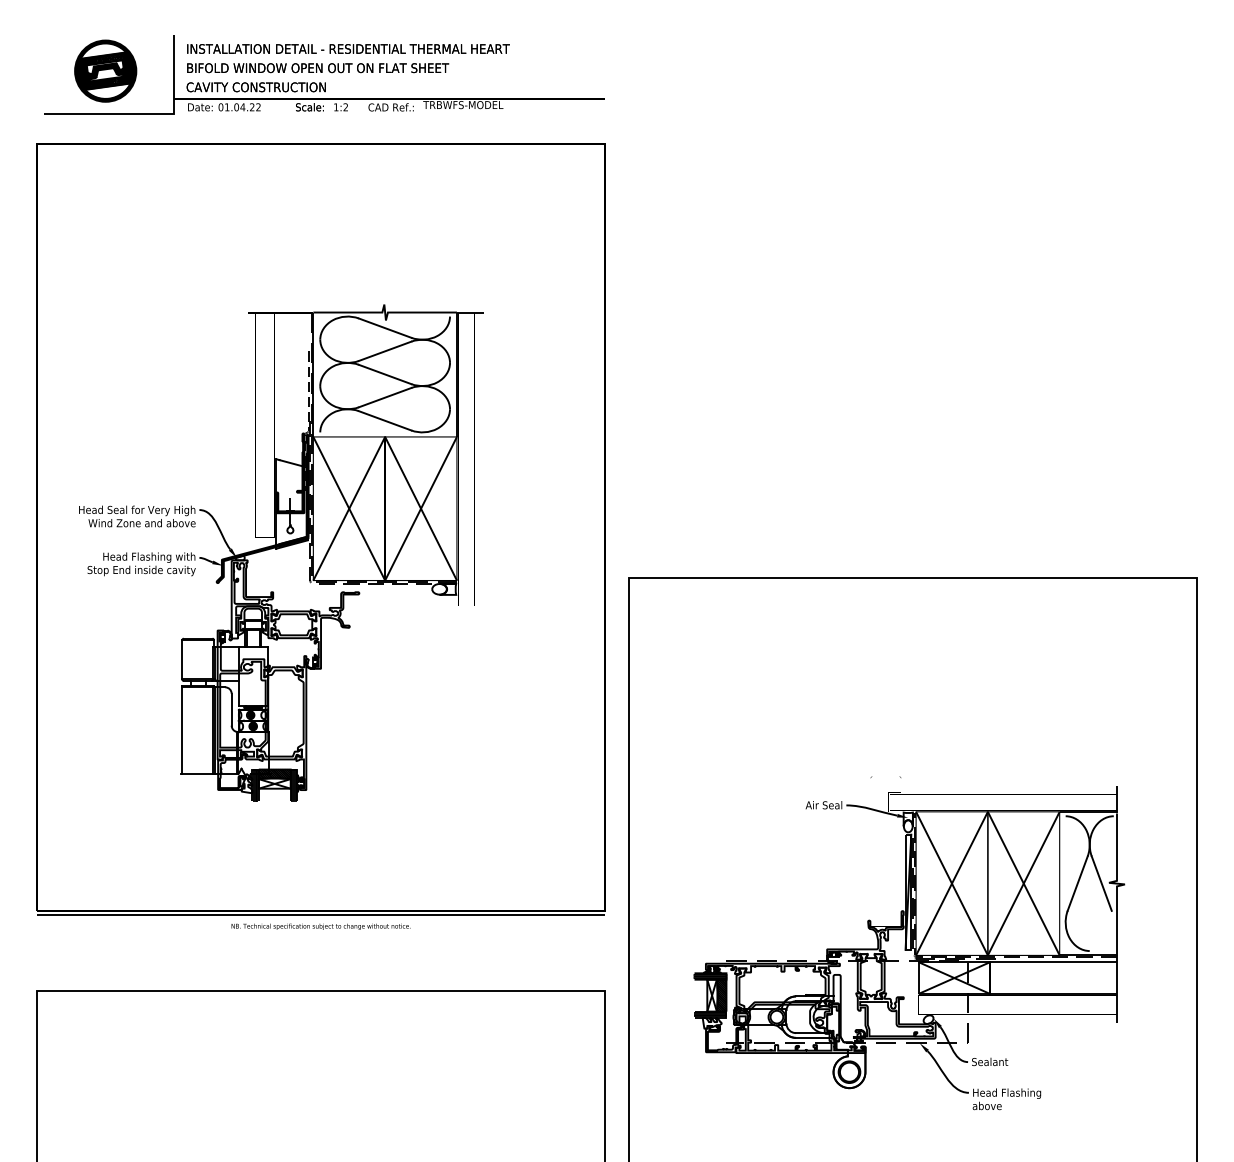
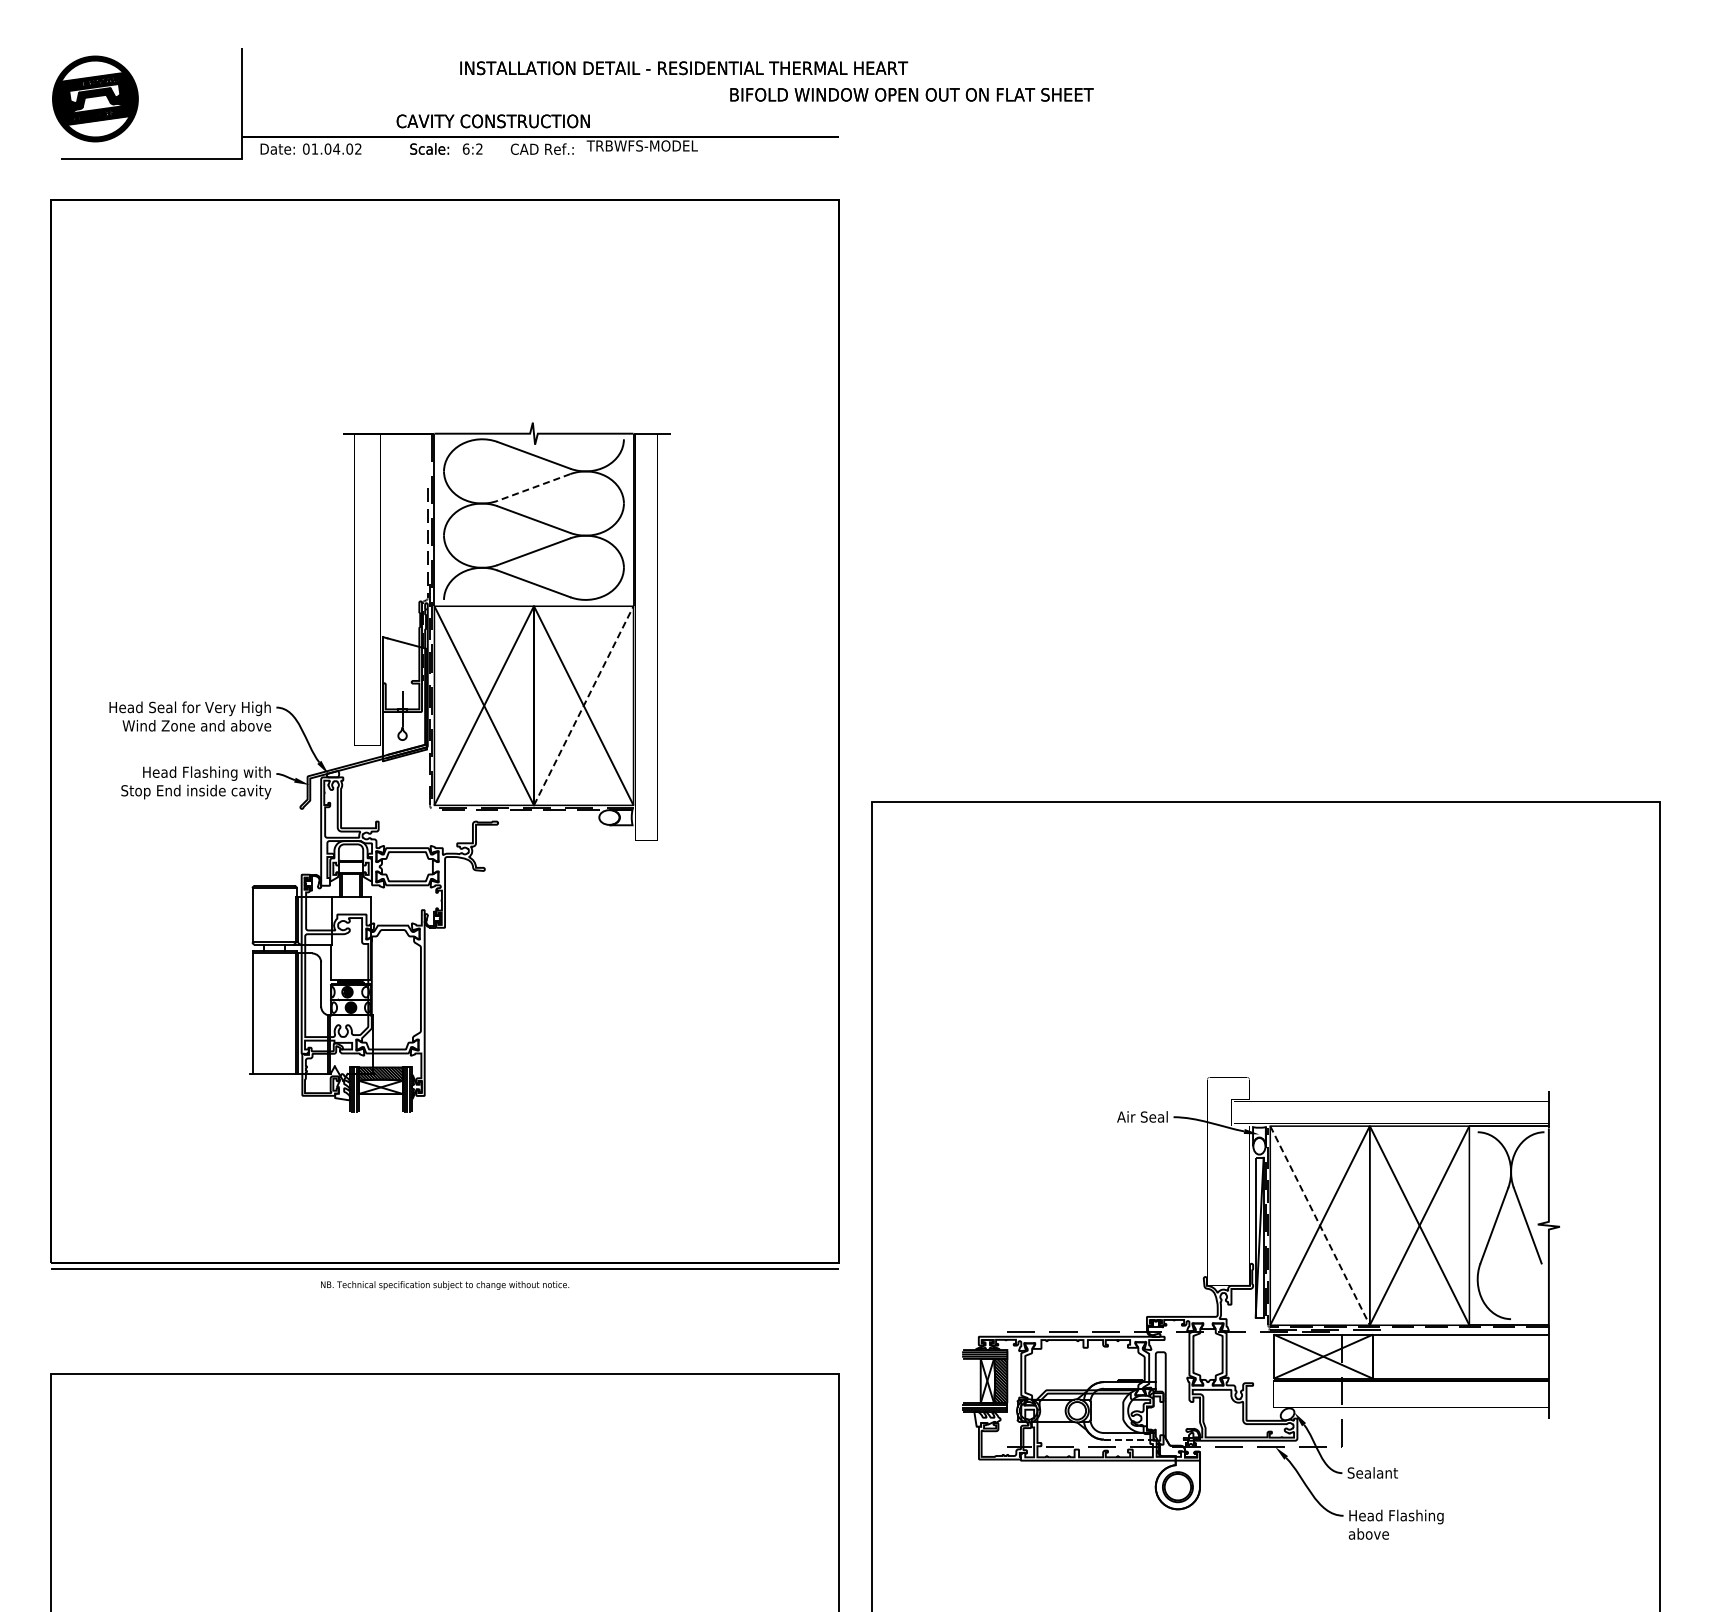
text: (348, 49) -> (684, 68), moved
text: (317, 67) -> (911, 94), moved
part: (105, 70) -> (95, 98), moved
text: (255, 87) -> (492, 121), moved
text: (252, 106) -> (349, 148), 01.04.22 -> 01.04.02
text: (335, 106) -> (465, 148), 1:2 -> 6:2
line: (384, 351) -> (533, 487), solid -> dashed
line: (420, 508) -> (583, 705), solid -> dashed
line: (952, 884) -> (1320, 1226), solid -> dashed
line: (814, 1037) -> (1129, 1439), solid -> dashed

